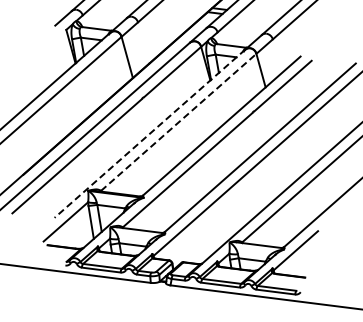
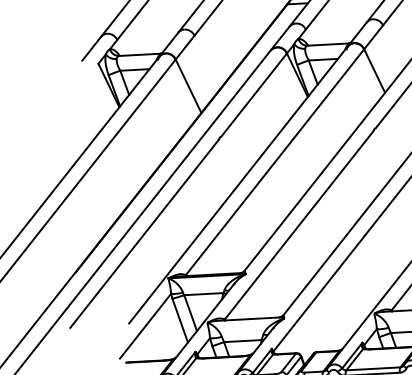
line: (178, 122) -> (274, 162), dashed -> solid
line: (149, 134) -> (238, 186), dashed -> solid

